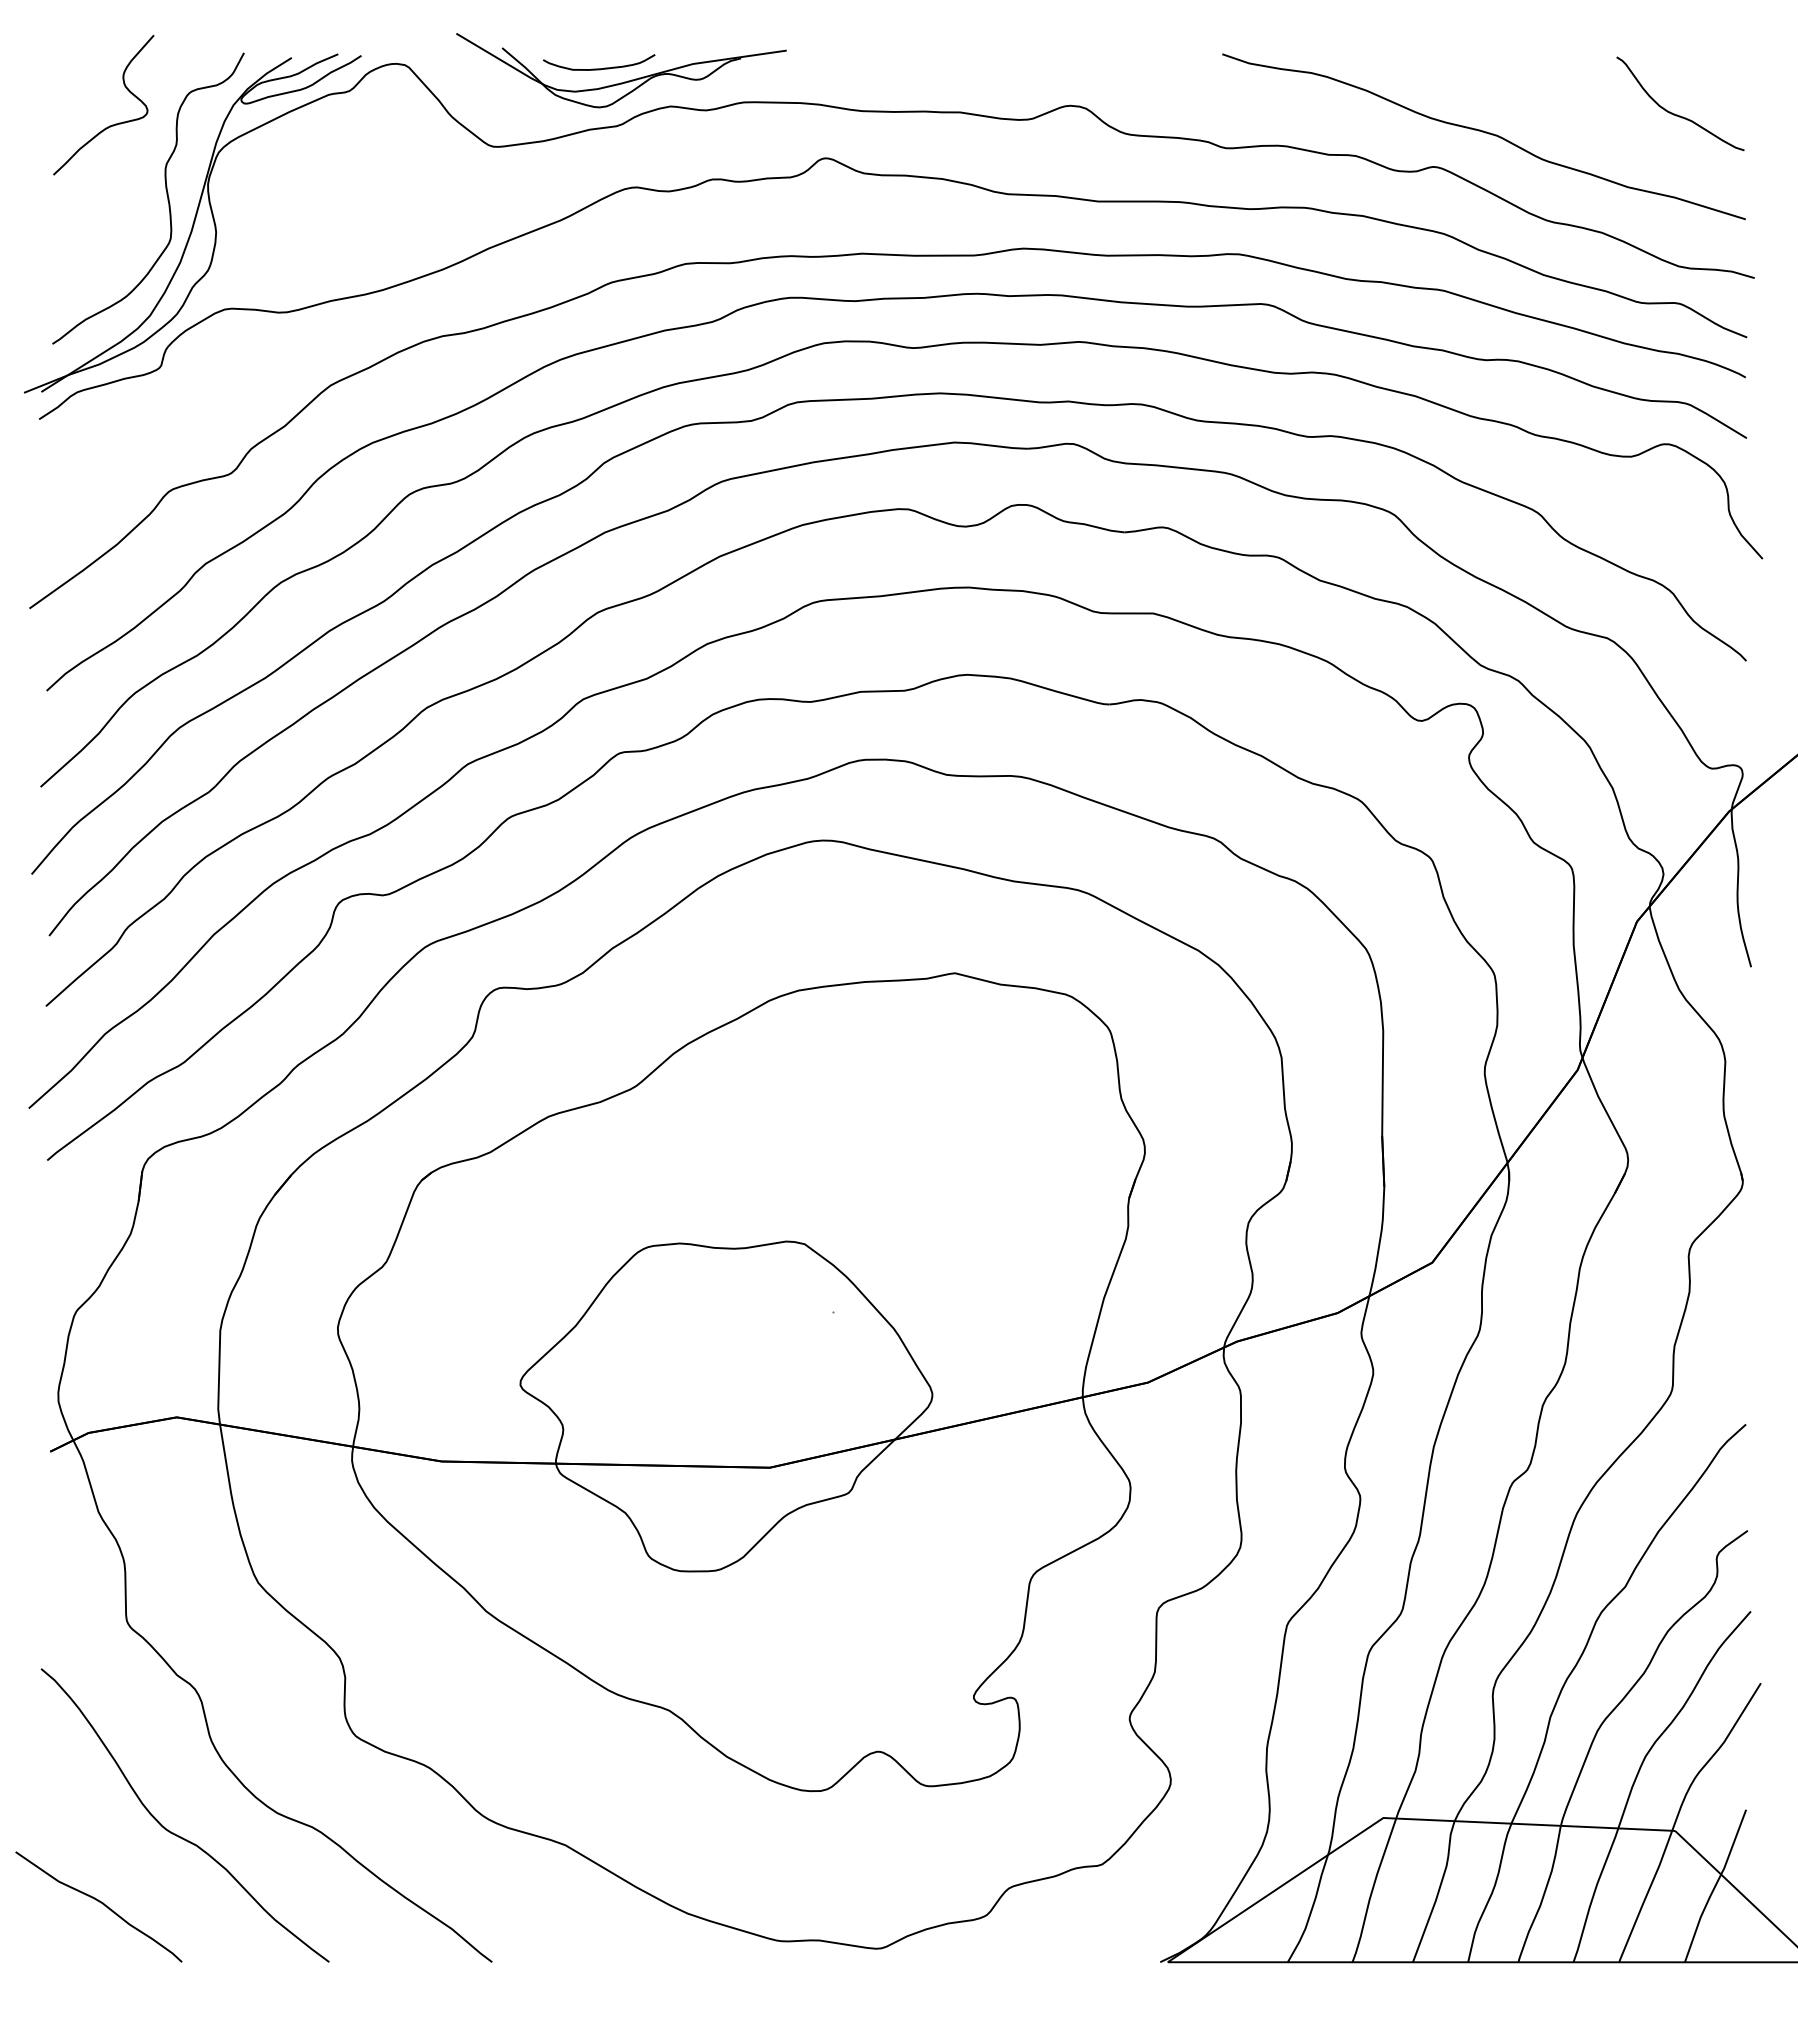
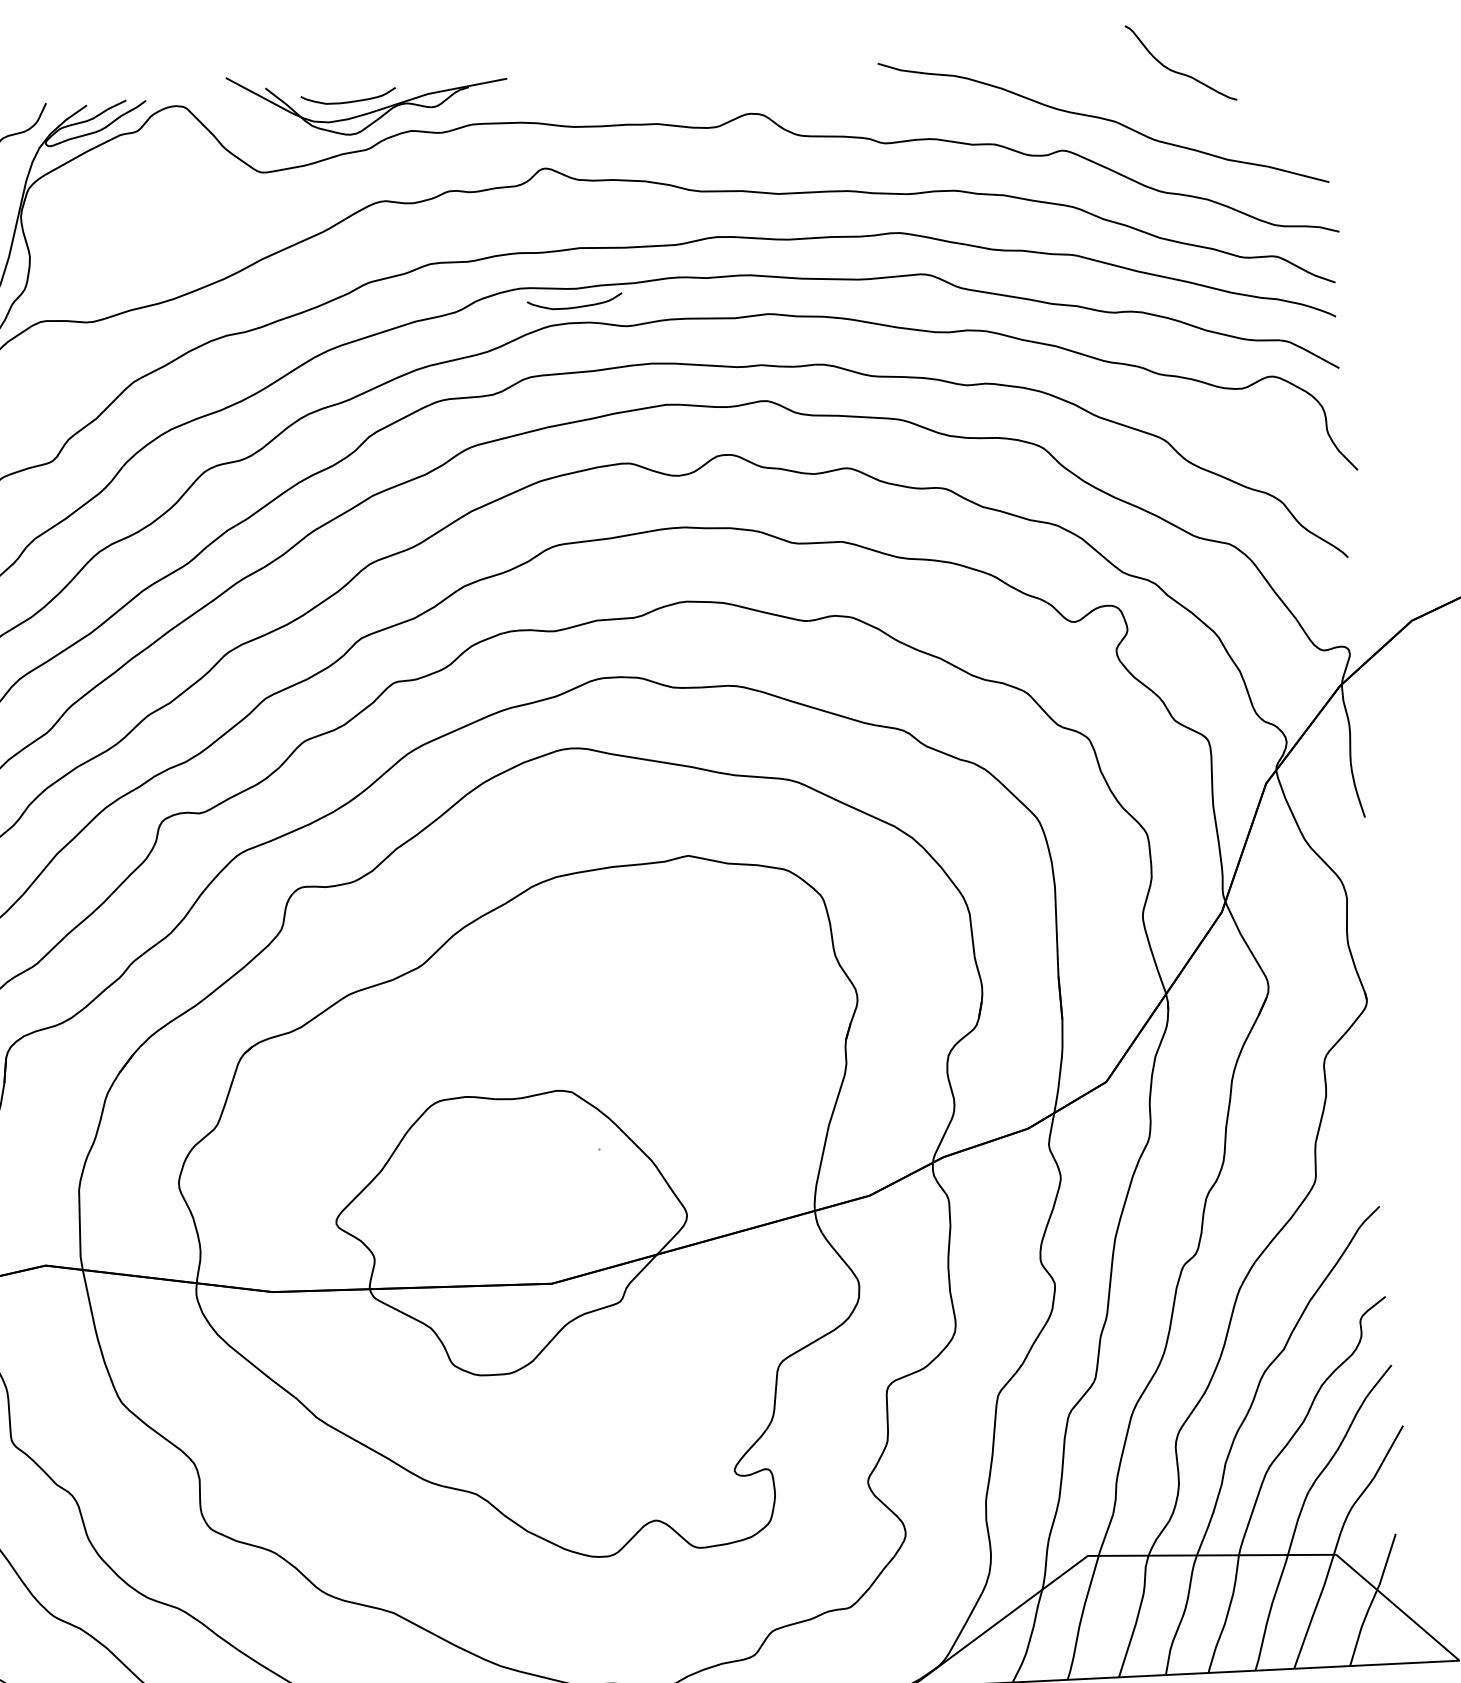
curve: (1677, 114) -> (1178, 72), moved
curve: (853, 322) -> (575, 306), added

